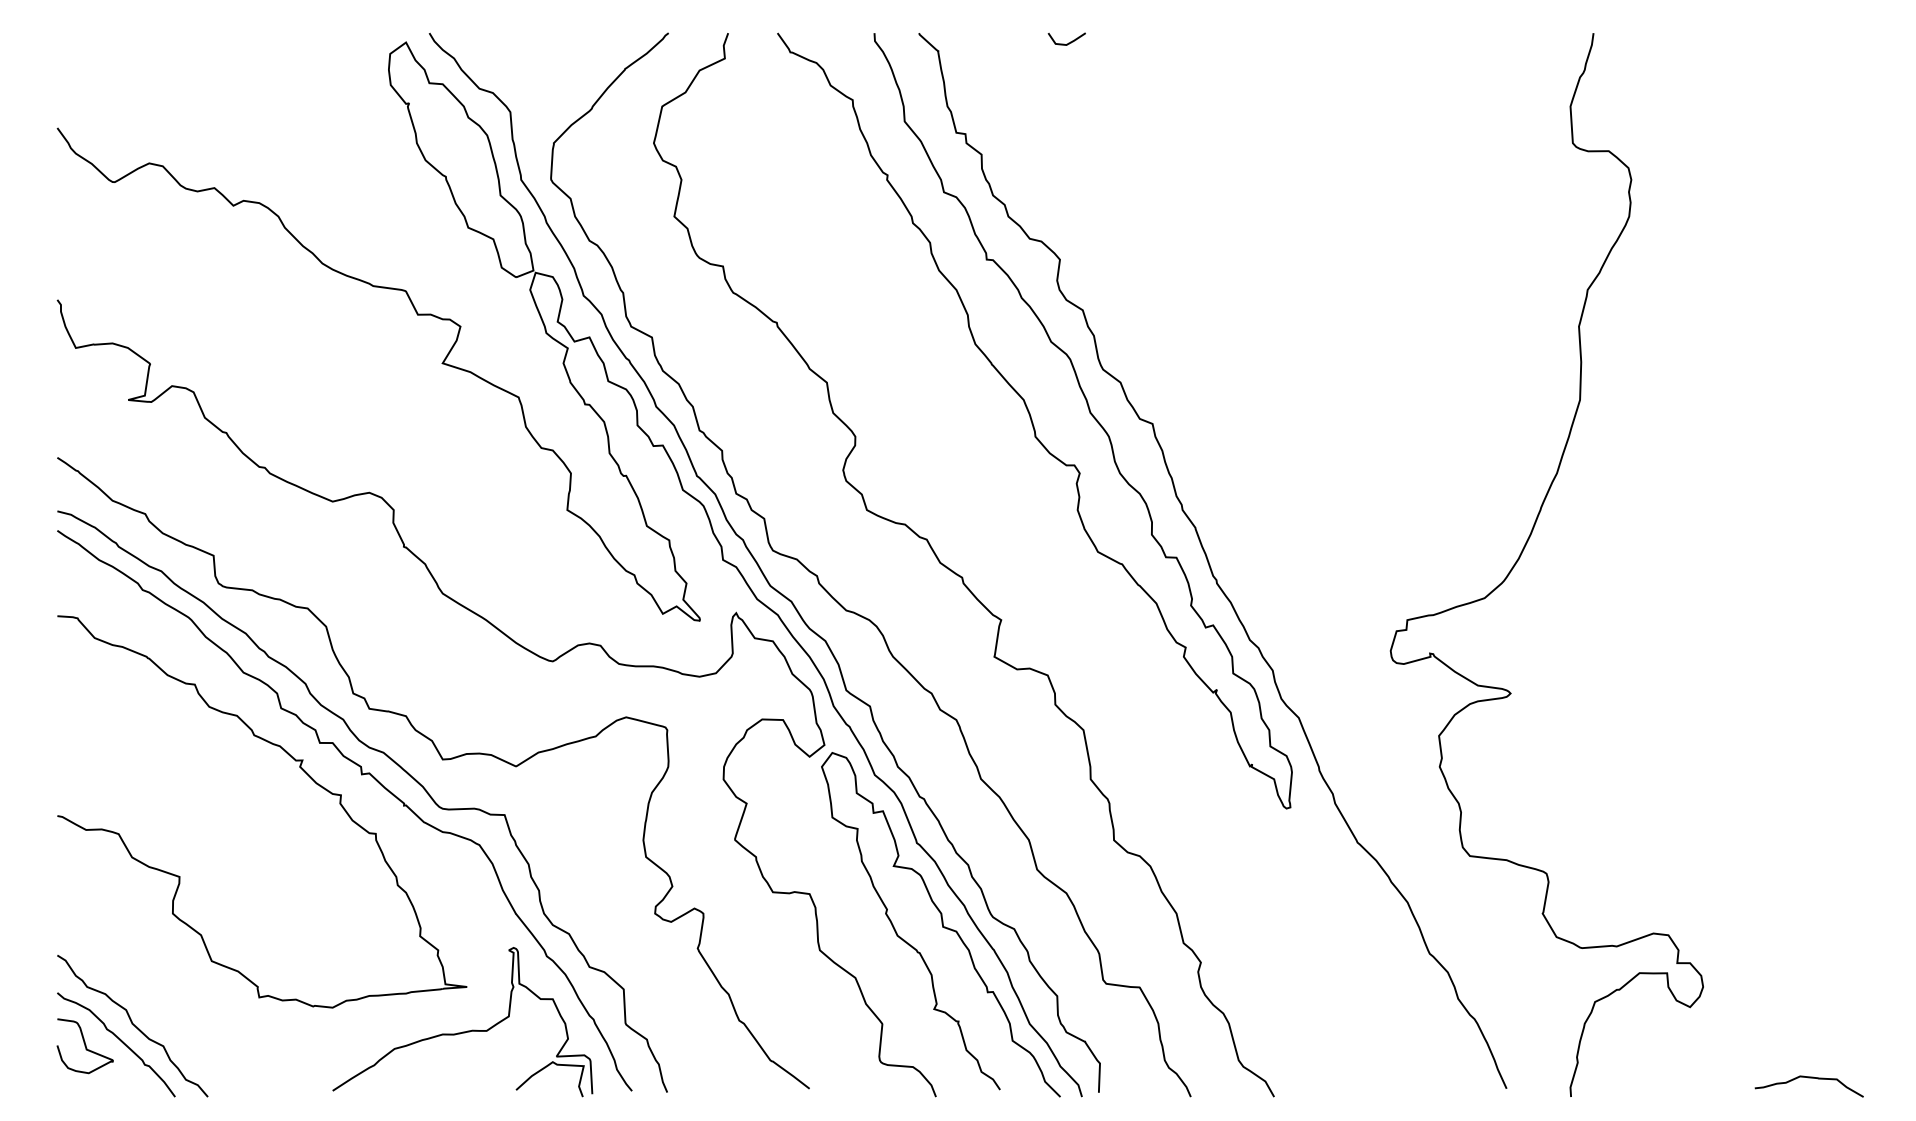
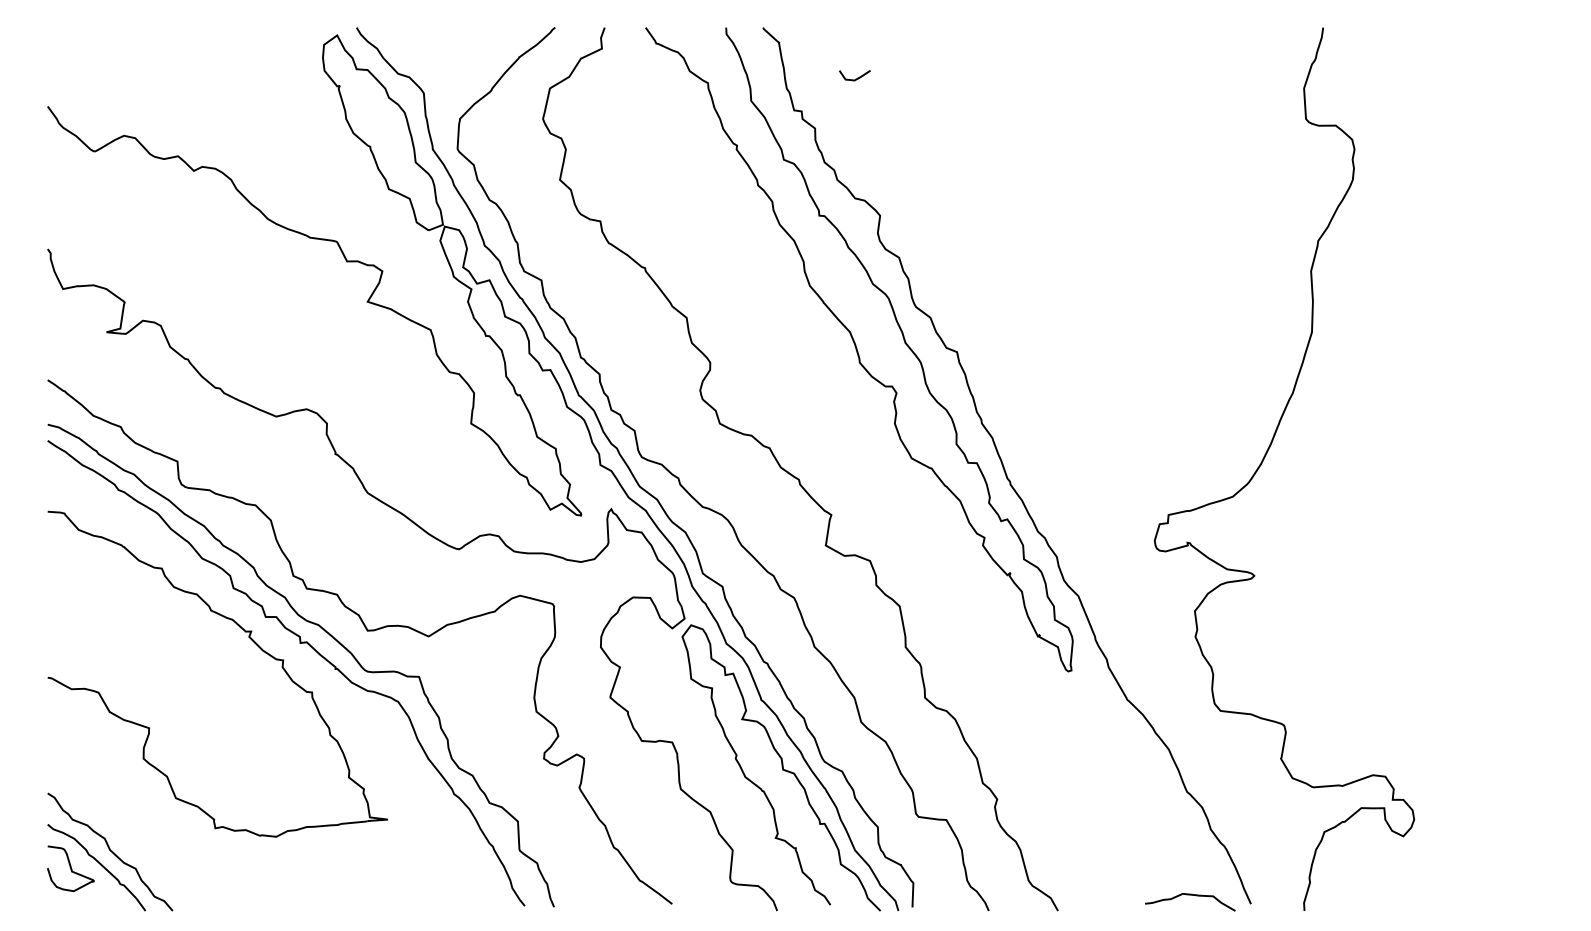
line: (1067, 42) -> (855, 78), moved
part: (462, 1031) -> (384, 856), removed
curve: (1809, 1078) -> (1190, 895), moved

